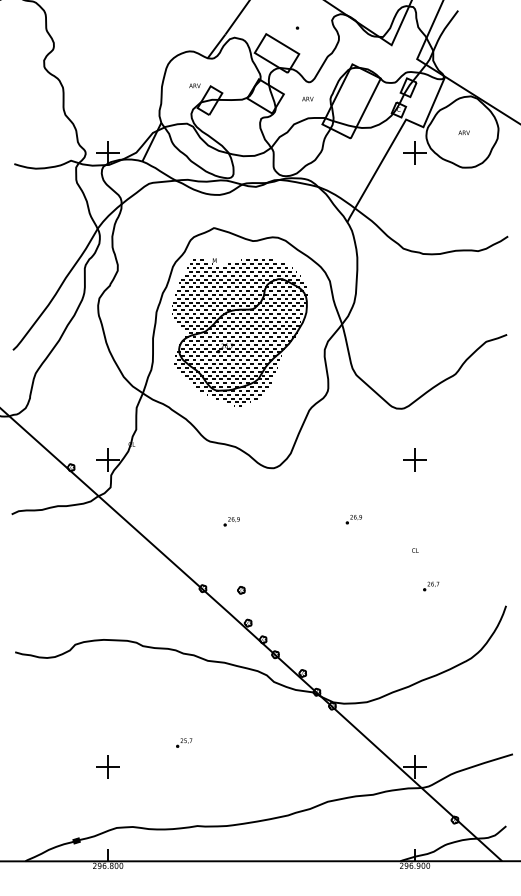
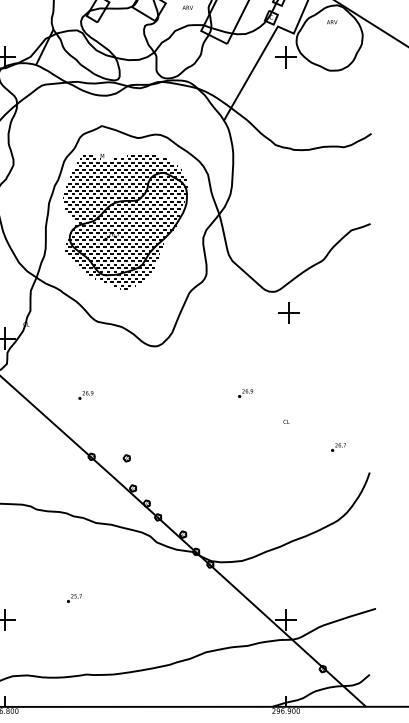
text: (463, 132) -> (331, 21), moved
part: (414, 459) -> (288, 312), moved
part: (353, 519) -> (245, 393), moved
part: (231, 521) -> (85, 395), moved
part: (431, 586) -> (338, 447), moved

